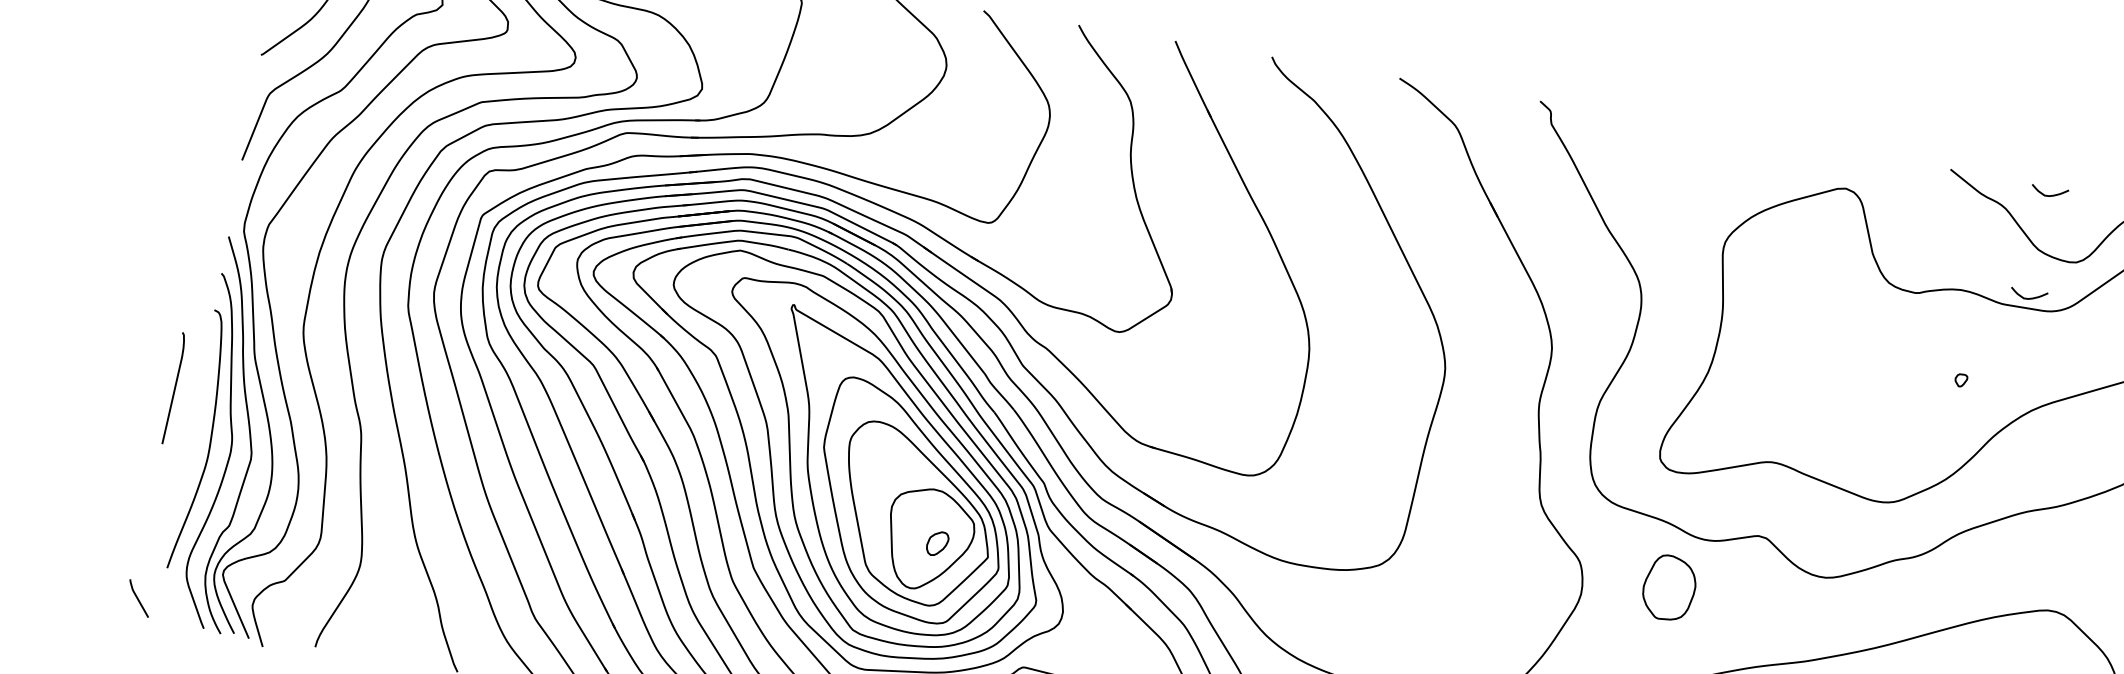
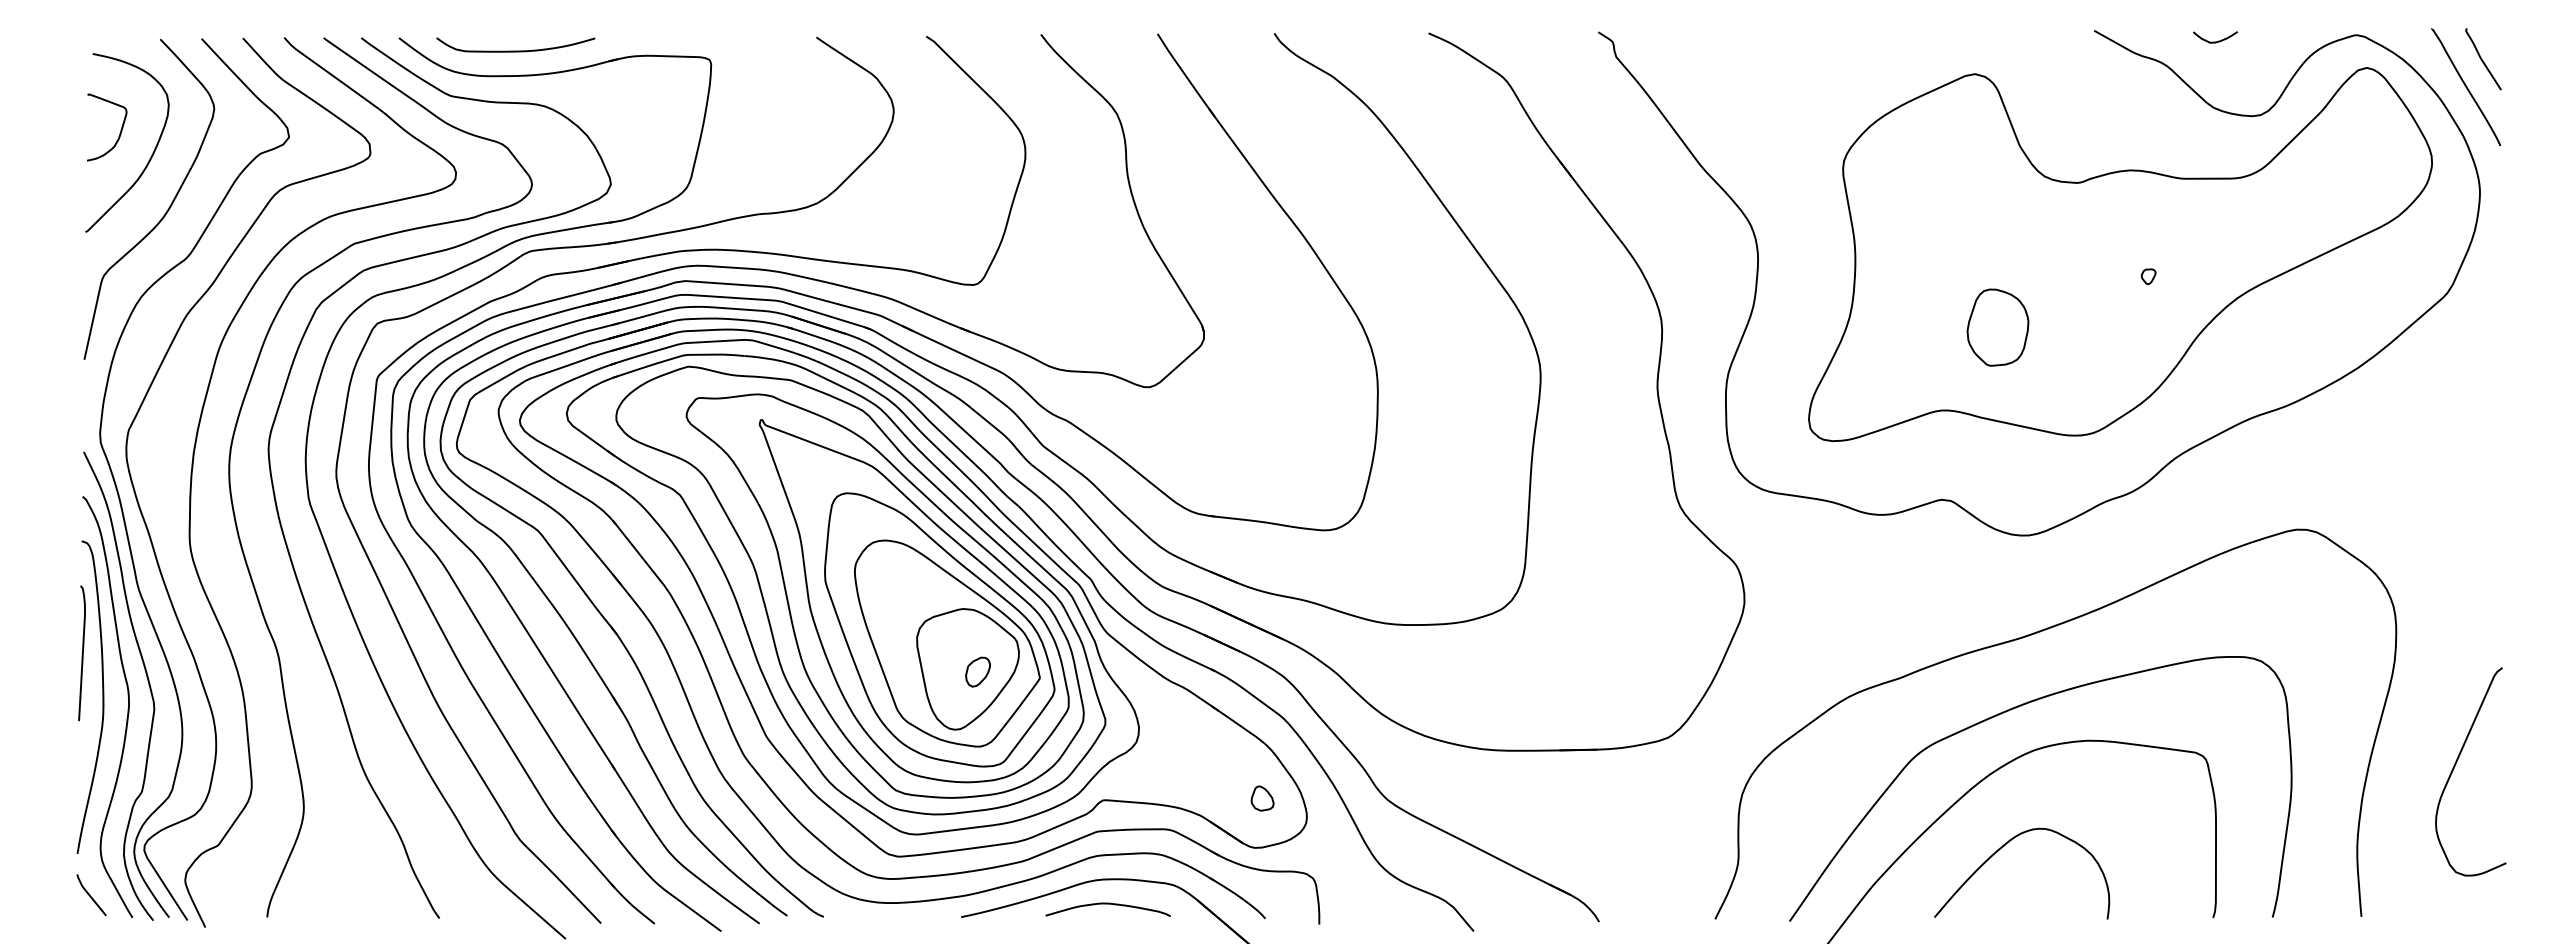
curve: (2028, 298) -> (2211, 166), removed
curve: (174, 388) -> (82, 653), moved
part: (1669, 587) -> (1997, 327), moved
line: (138, 598) -> (90, 895), moved

